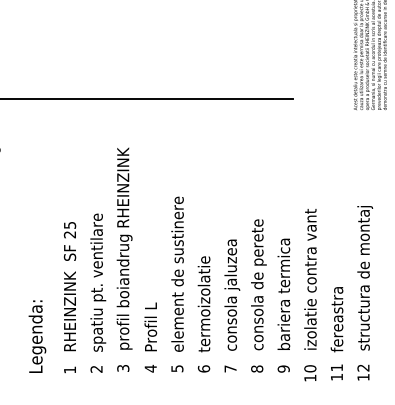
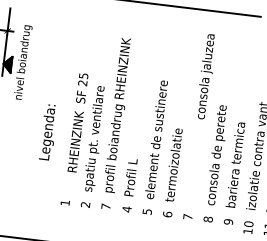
text: (69, 286) -> (77, 122), moved
text: (232, 294) -> (206, 76), moved
text: (37, 336) -> (48, 132), moved
text: (123, 368) -> (106, 206), 3 -> 7

